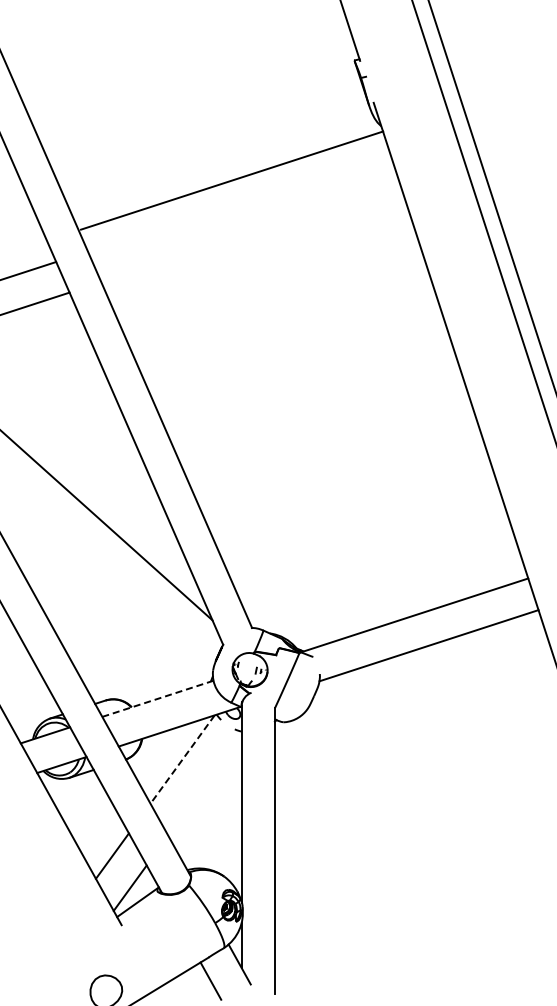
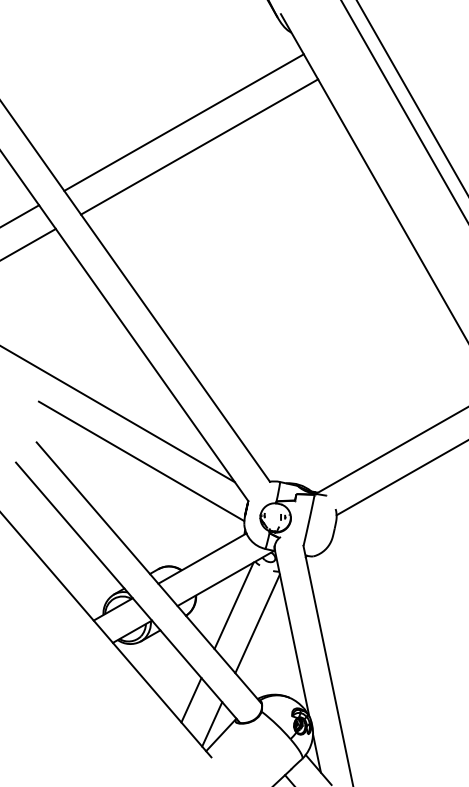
line: (232, 180) -> (184, 122), moved
line: (250, 233) -> (199, 146), added
line: (111, 574) -> (141, 461), added
line: (157, 698) -> (202, 558), dashed -> solid
line: (182, 759) -> (233, 605), dashed -> solid
line: (204, 784) -> (257, 623), added

